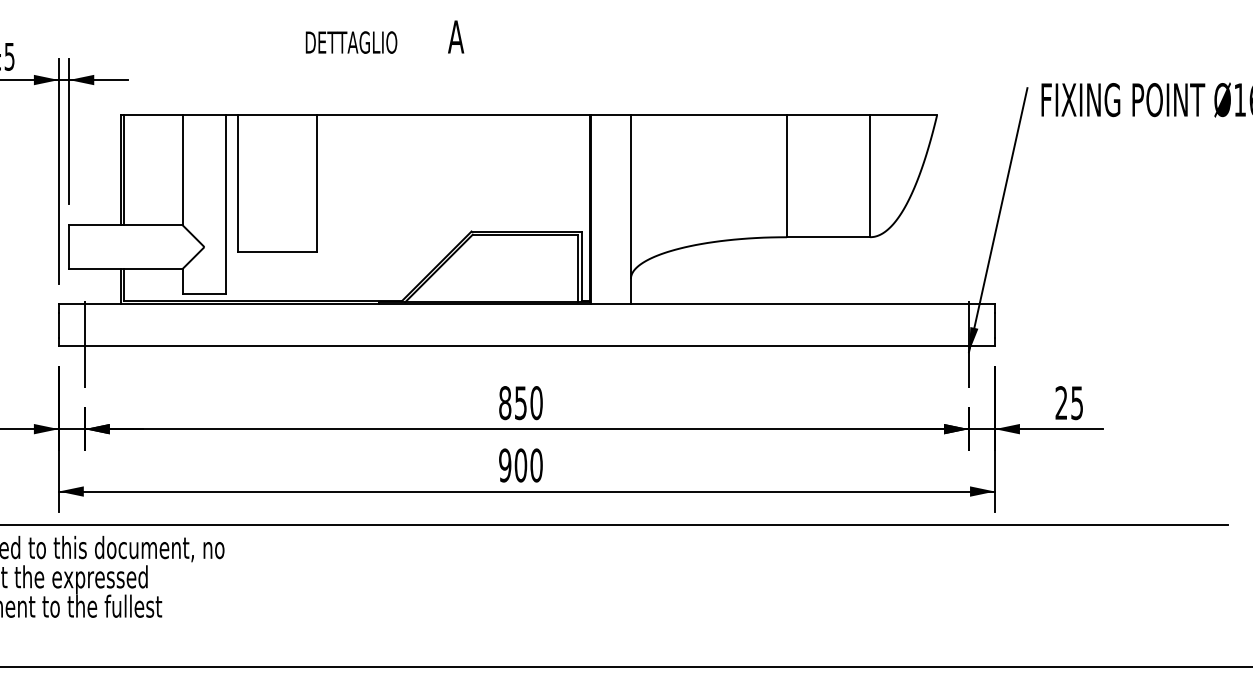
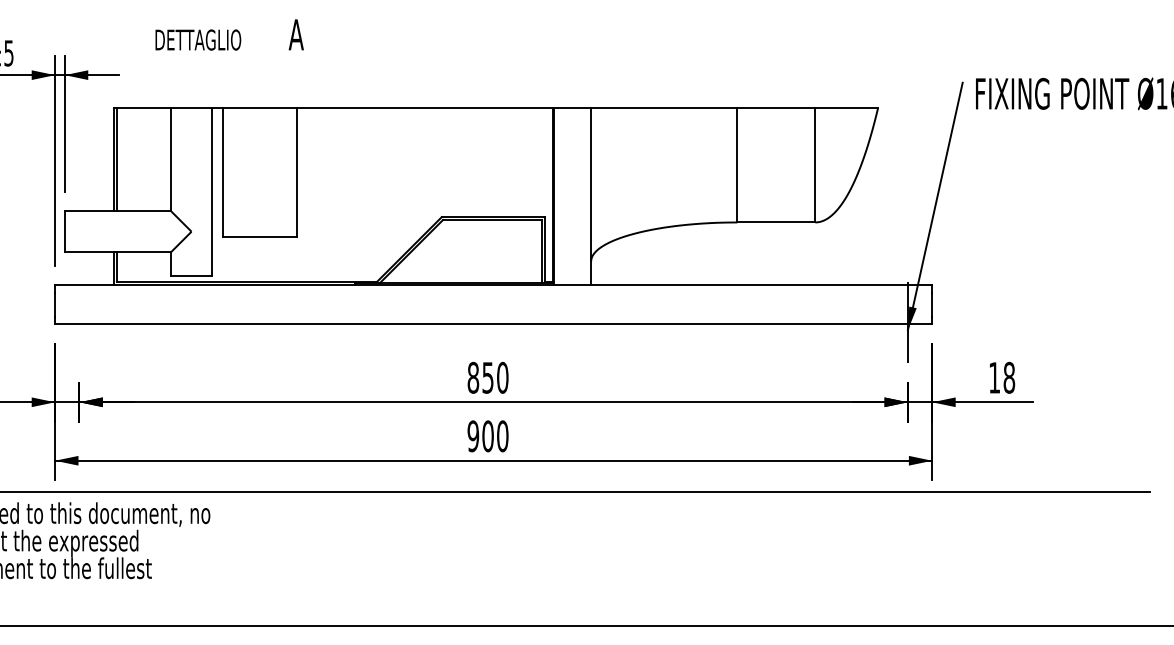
text: (384, 36) -> (229, 34), moved
line: (84, 344) -> (79, 322), removed
text: (1069, 402) -> (1002, 377), 25 -> 18

